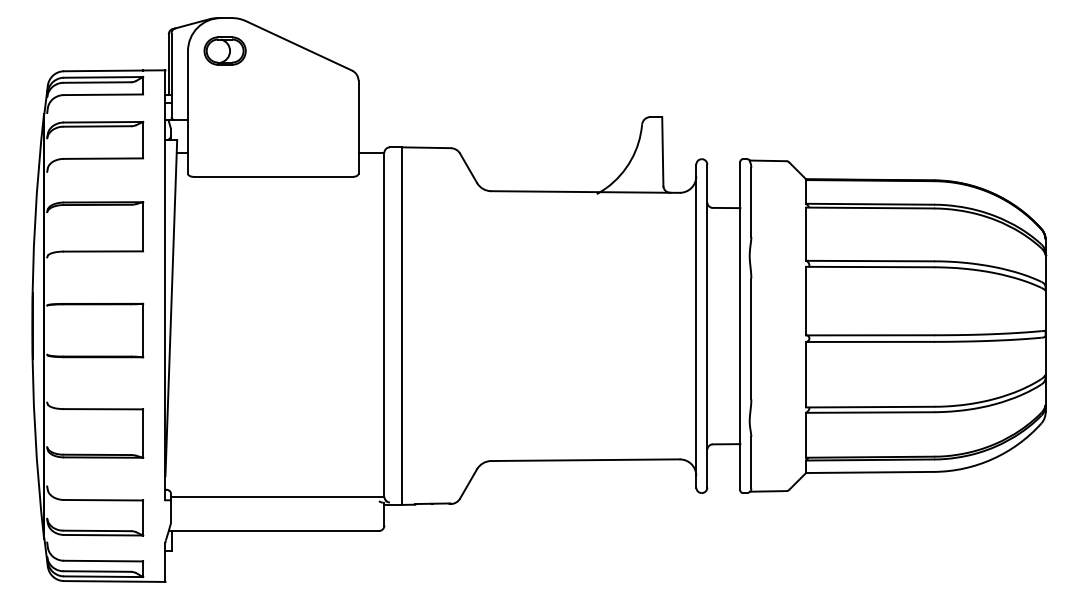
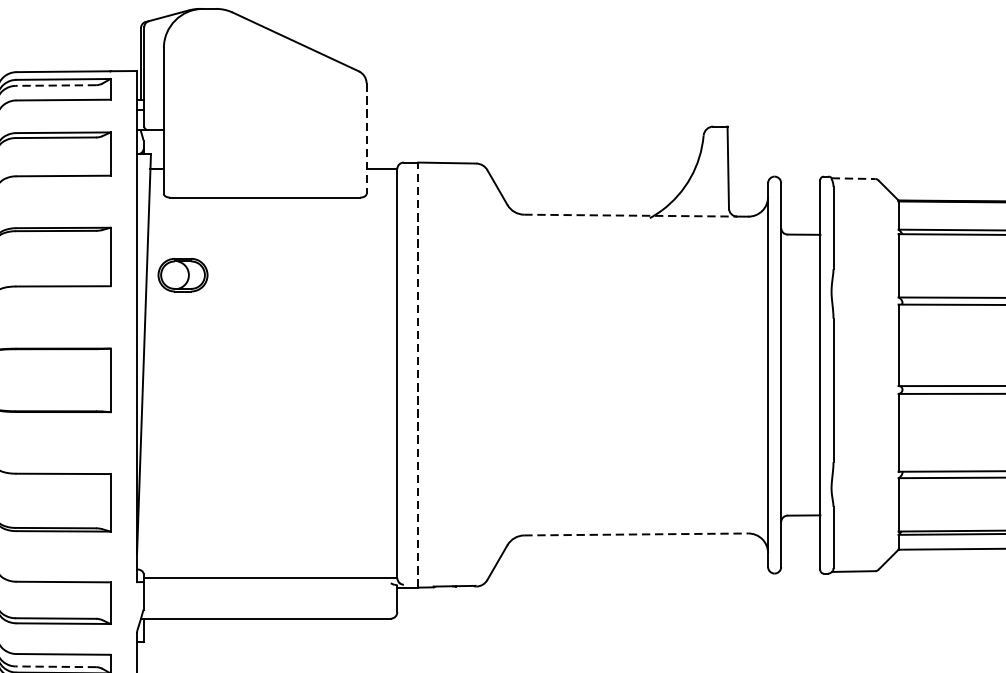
part: (224, 50) -> (182, 274), moved
line: (97, 82) -> (56, 85), solid -> dashed
line: (358, 127) -> (366, 138), solid -> dashed
line: (768, 160) -> (853, 178), solid -> dashed
line: (580, 191) -> (630, 215), solid -> dashed
line: (402, 326) -> (418, 375), solid -> dashed
line: (585, 460) -> (636, 534), solid -> dashed
line: (97, 571) -> (56, 666), solid -> dashed

